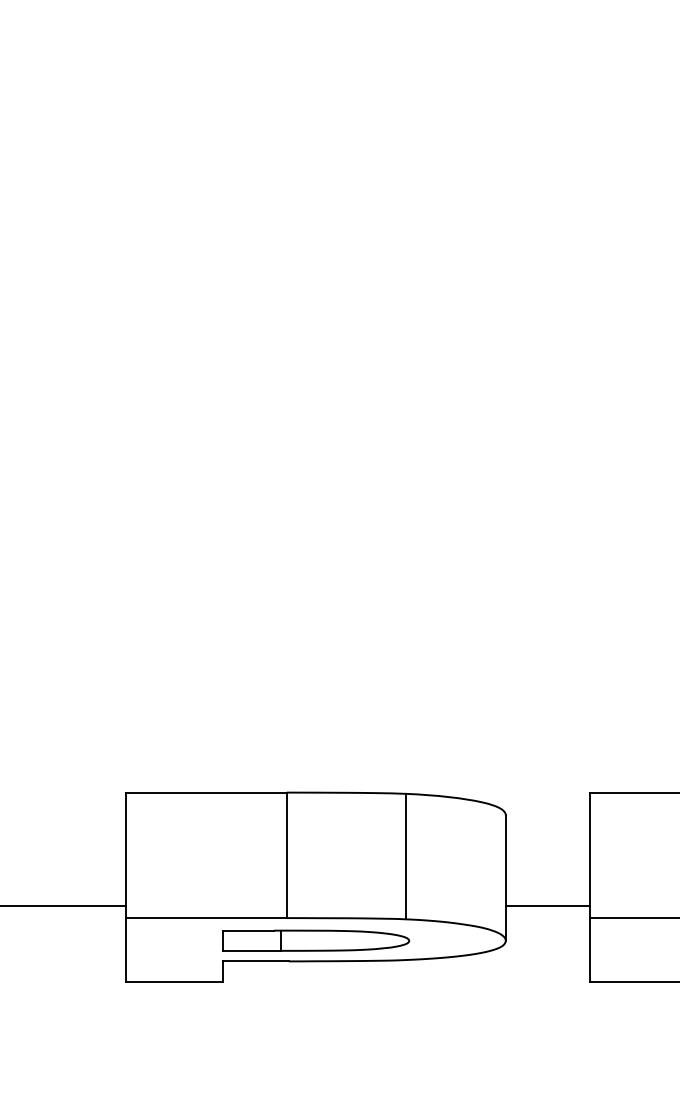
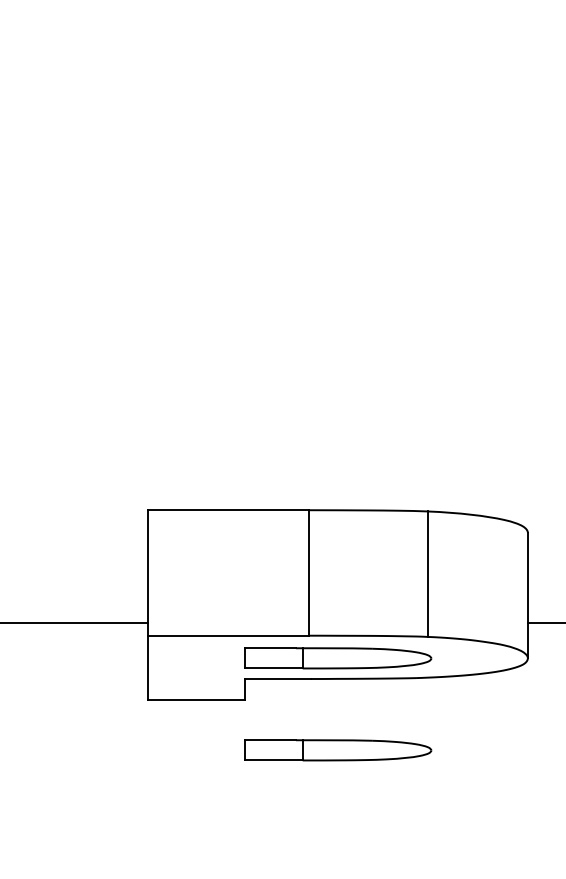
part: (316, 1032) -> (338, 750), added

